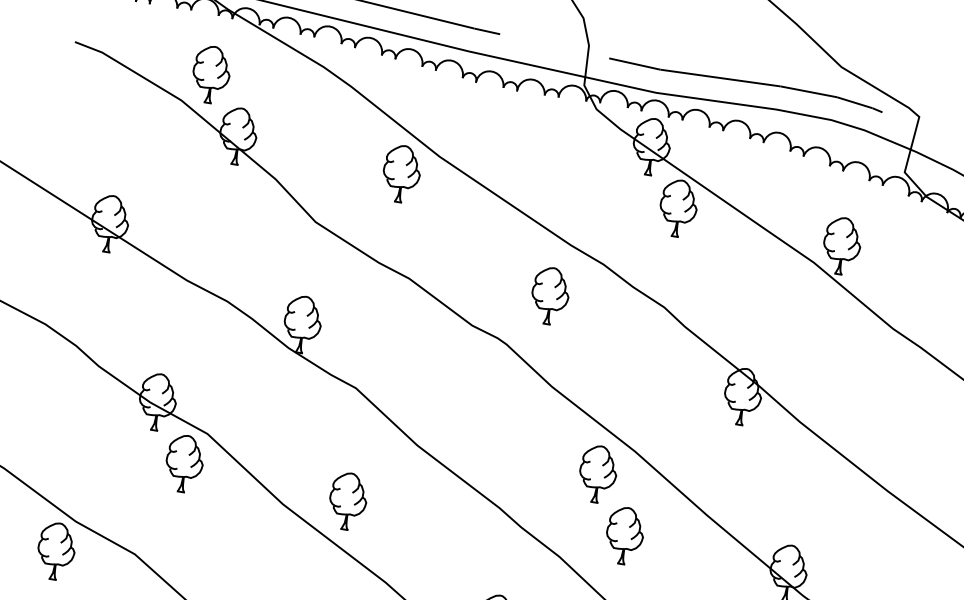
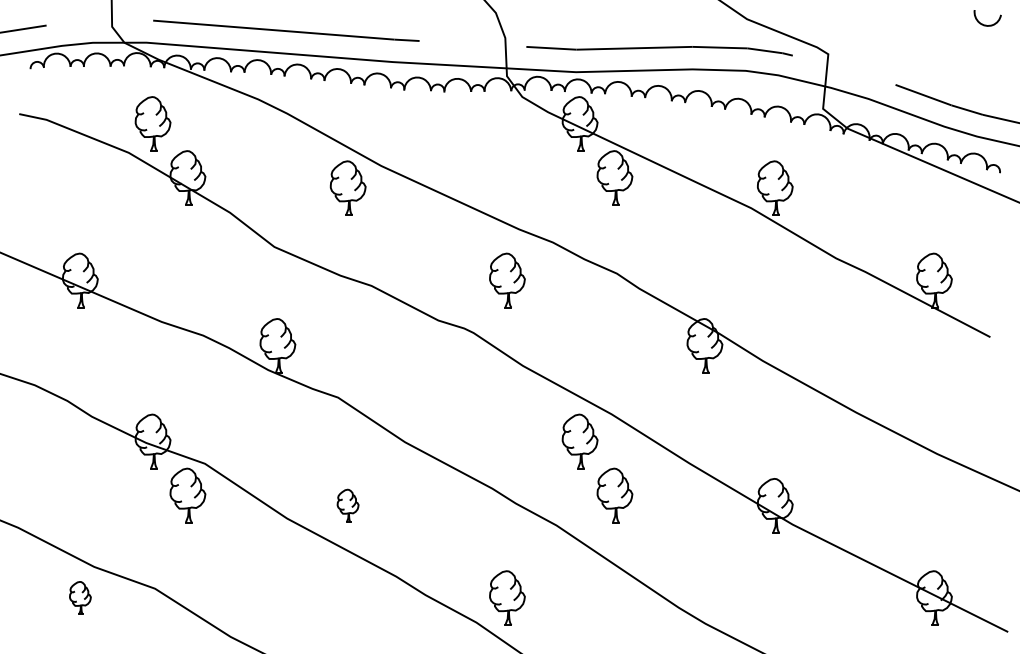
part: (347, 501) -> (347, 505), size x0.6
part: (56, 550) -> (80, 597), size x0.6

